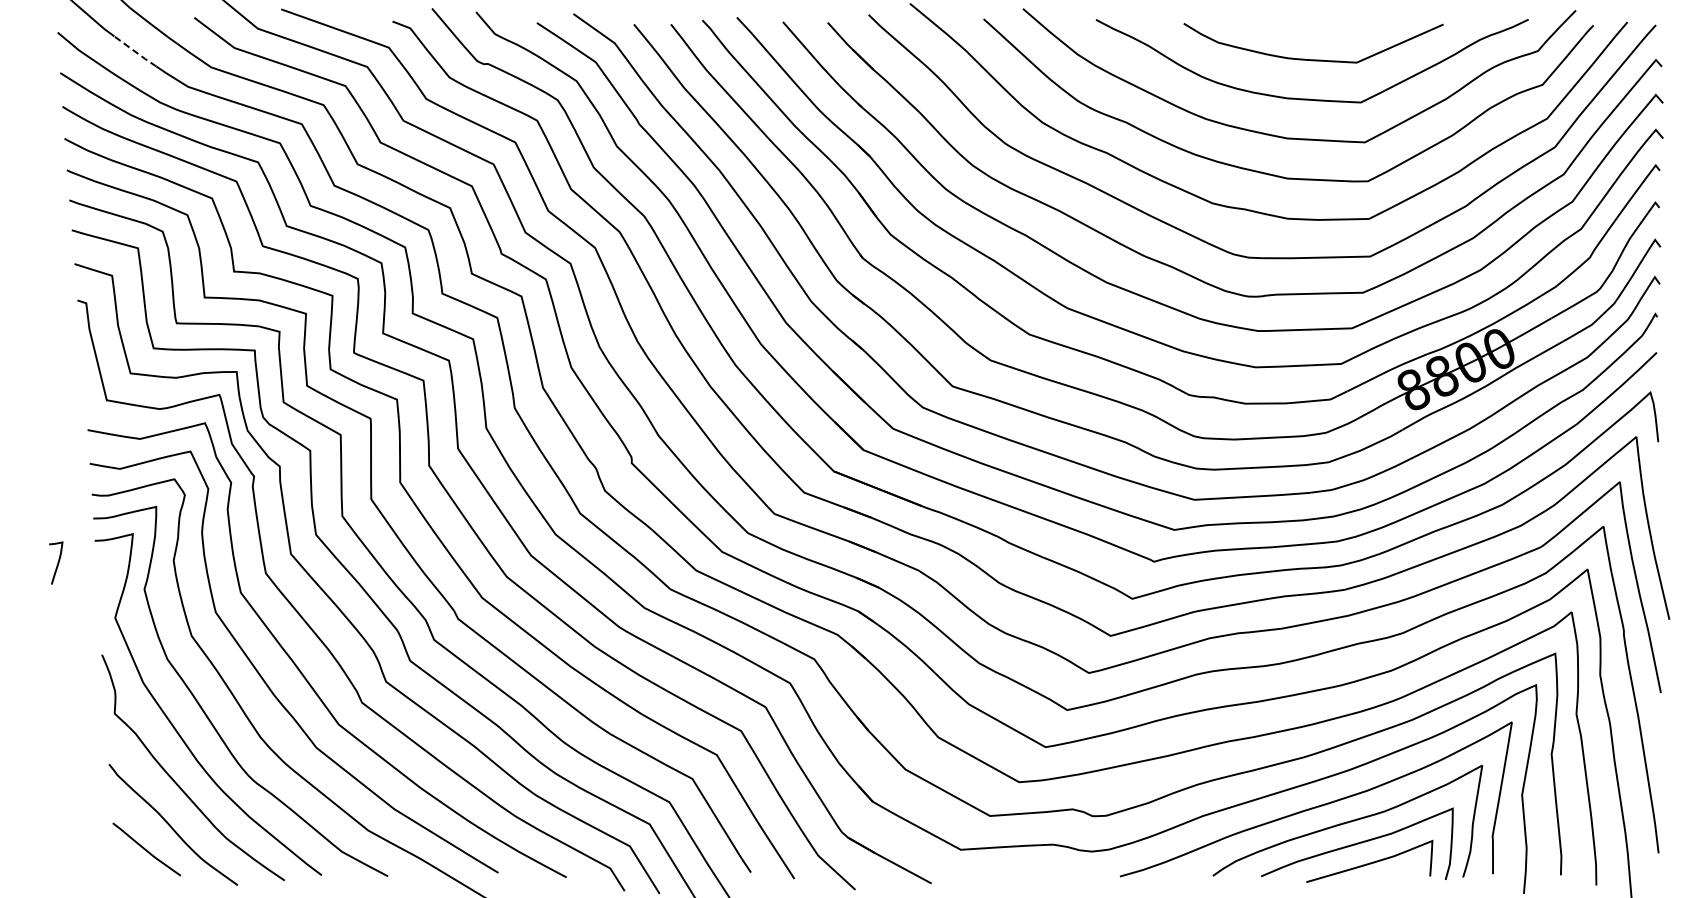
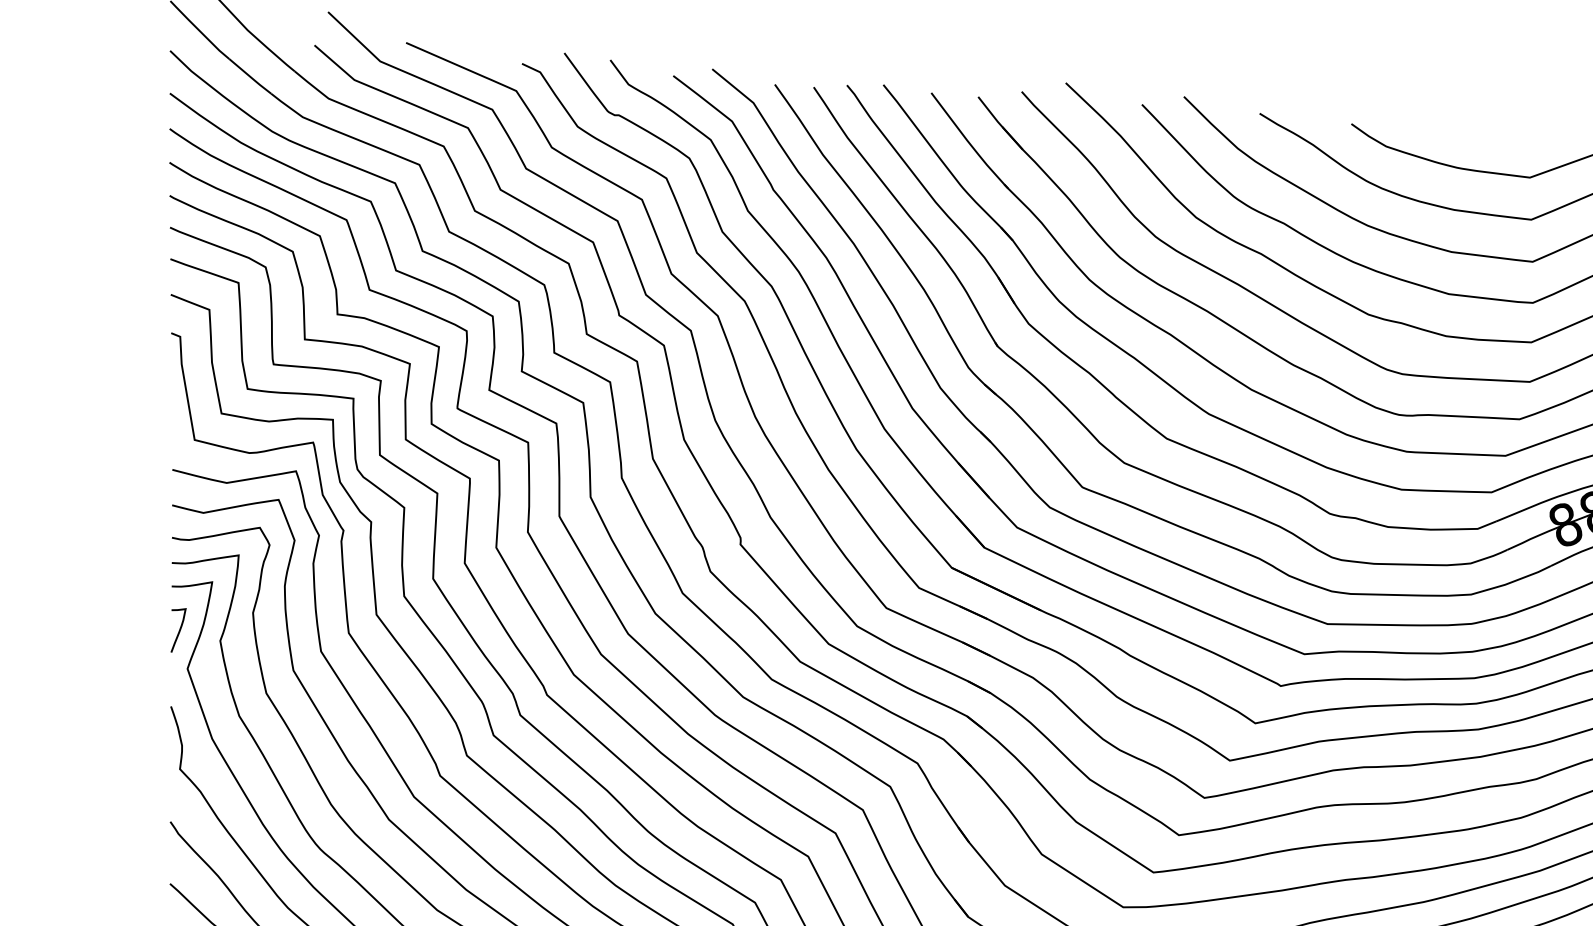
line: (135, 52) -> (250, 77), dashed -> solid
curve: (57, 562) -> (178, 629), moved

